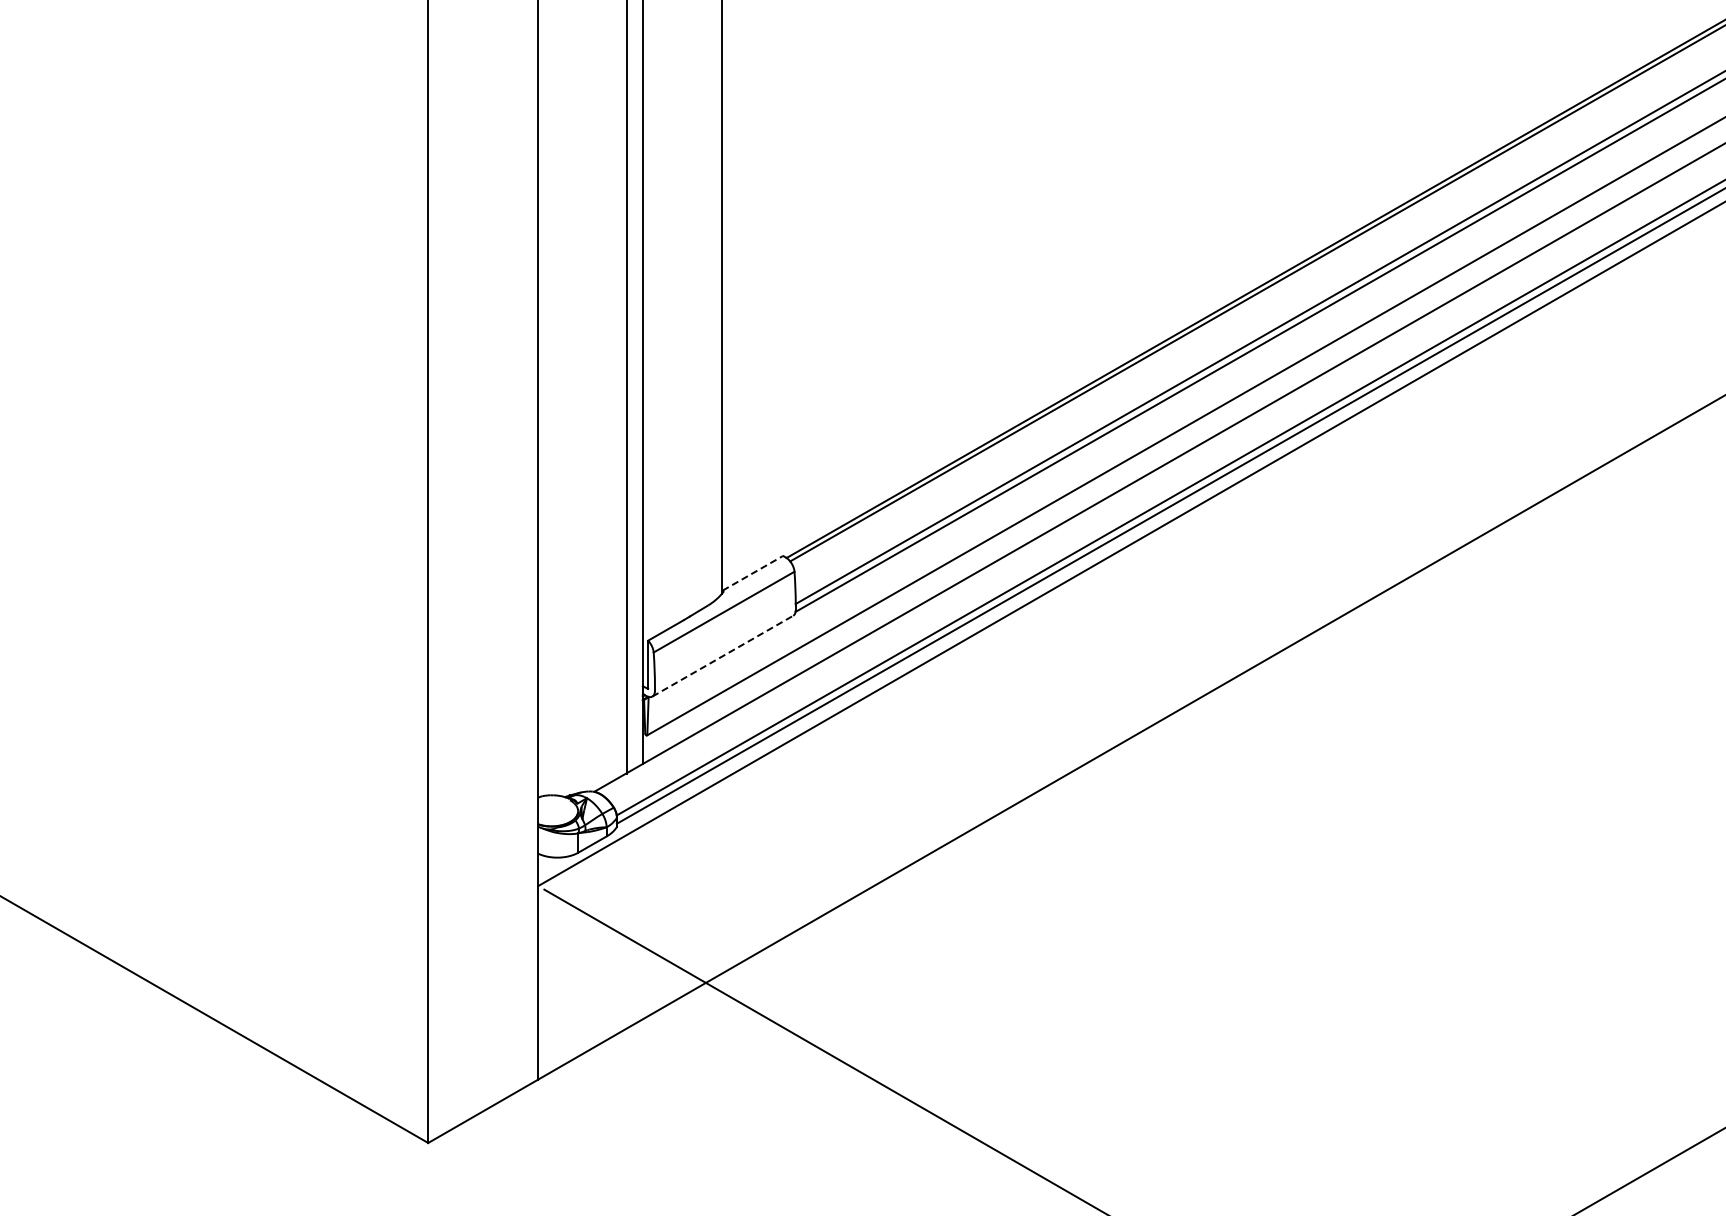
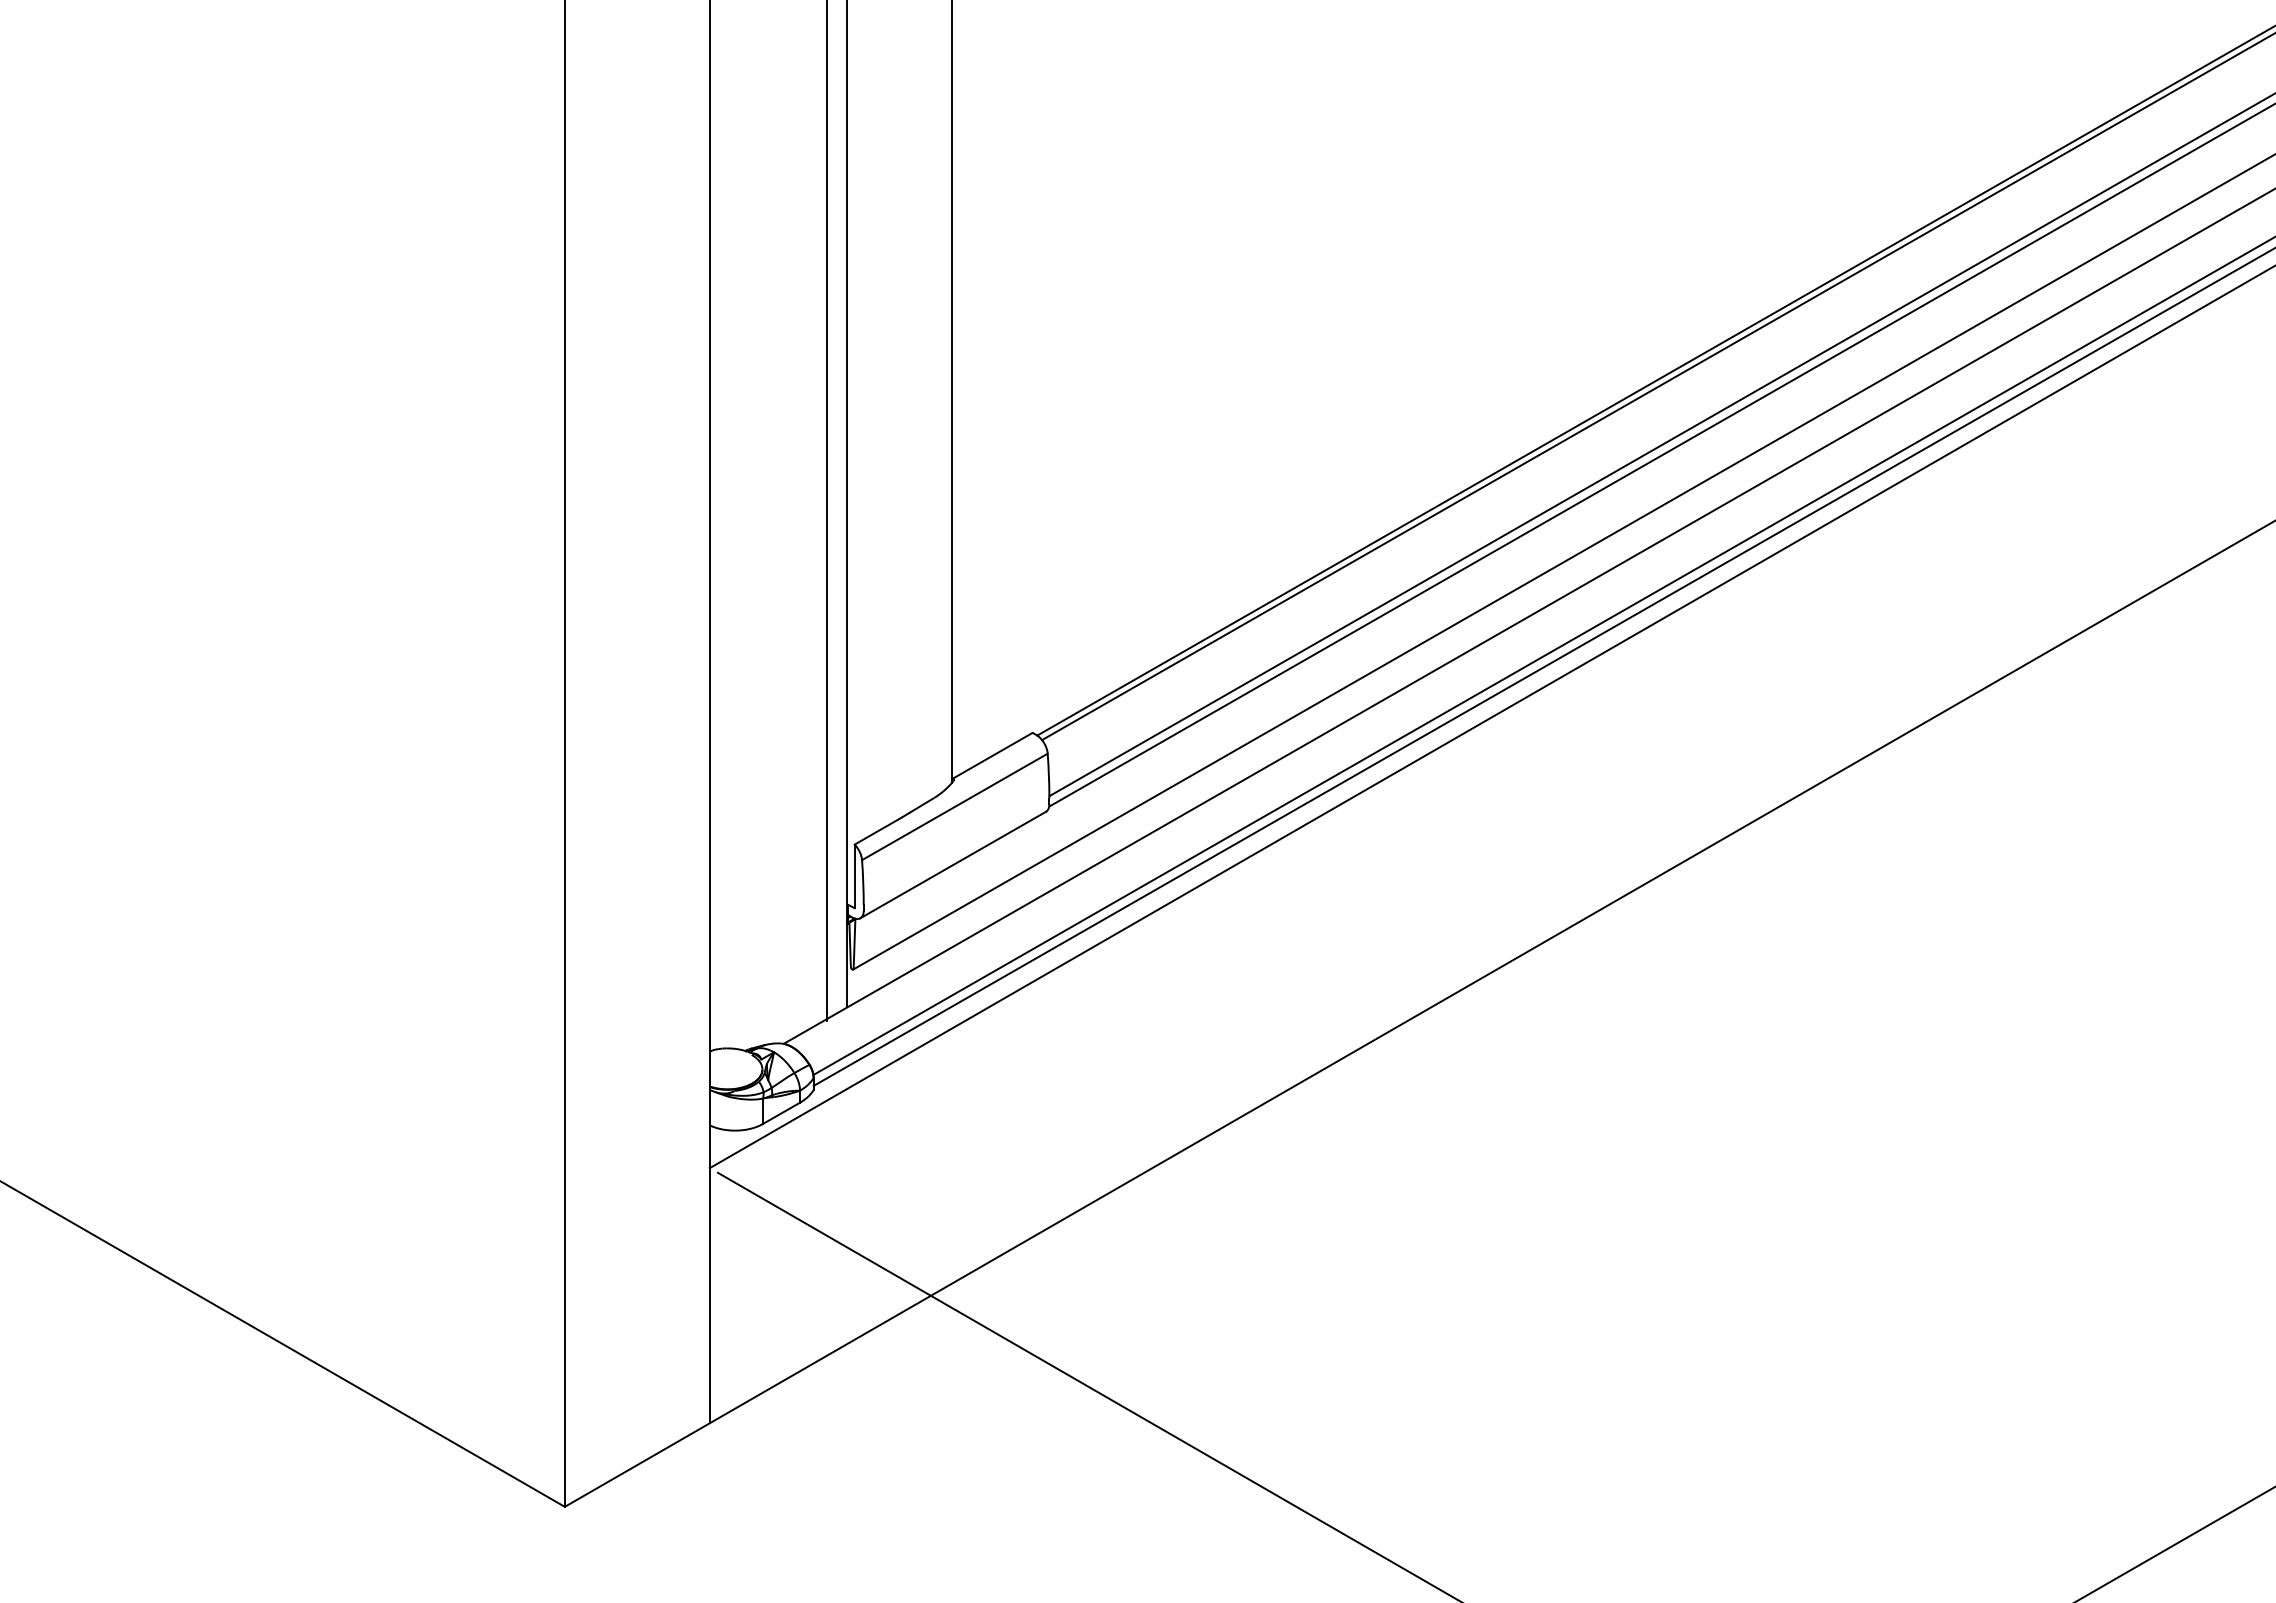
line: (752, 573) -> (992, 756), dashed -> solid
line: (723, 655) -> (954, 864), dashed -> solid

